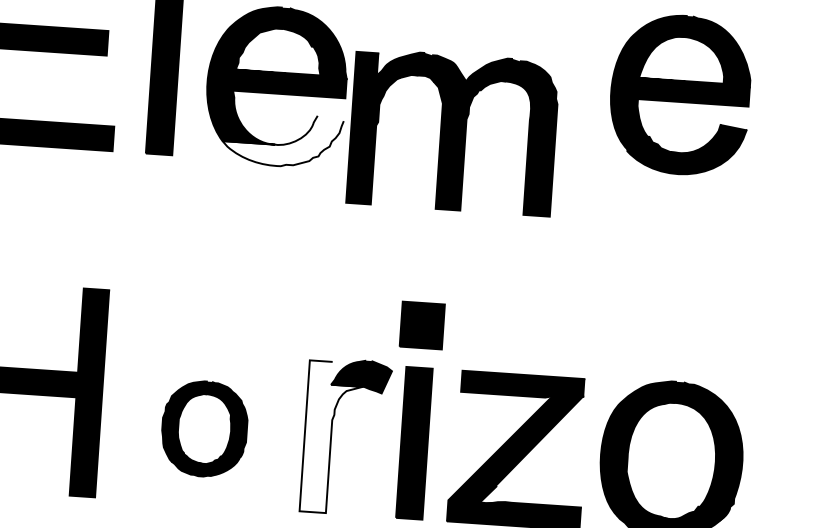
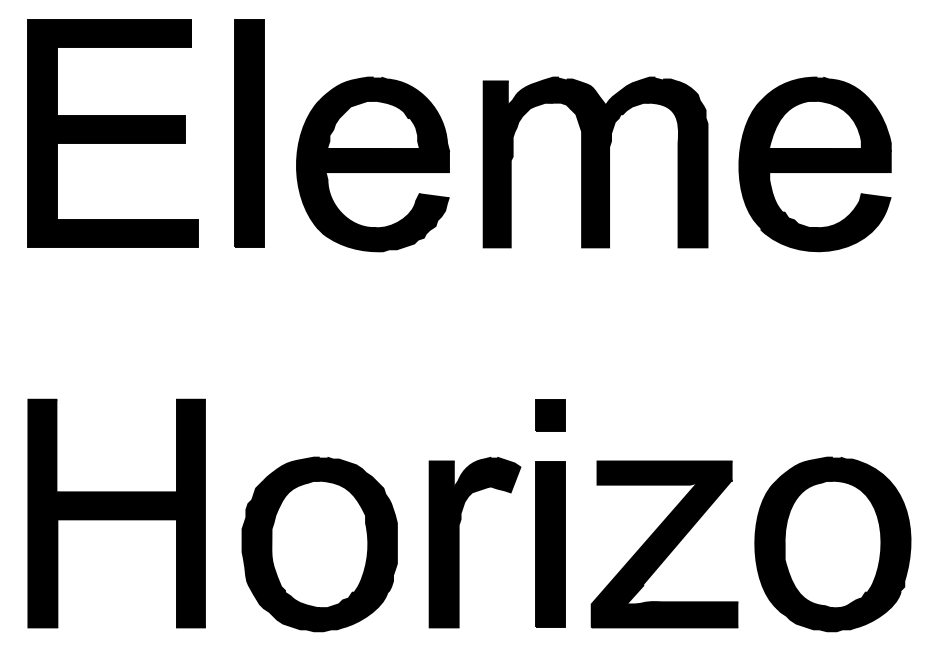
part: (679, 94) -> (814, 164), moved
part: (453, 132) -> (595, 162), moved
fill: (281, 140) -> (382, 222), added
part: (422, 326) -> (550, 415), size x0.62
part: (204, 429) -> (319, 544), size x1.67
fill: (331, 437) -> (459, 544), added

